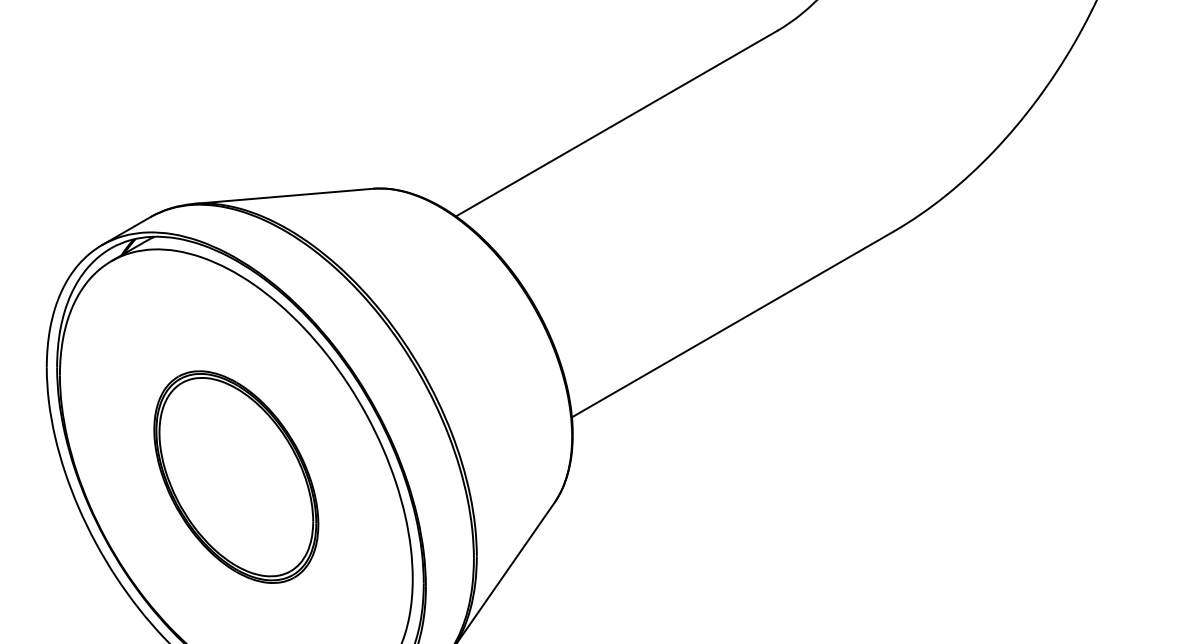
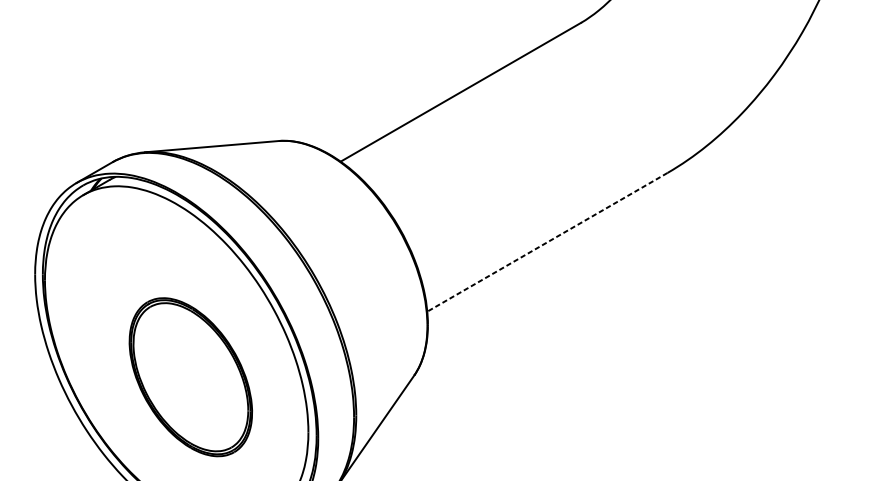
line: (732, 324) -> (547, 242), solid -> dashed
part: (236, 476) -> (191, 376), moved

